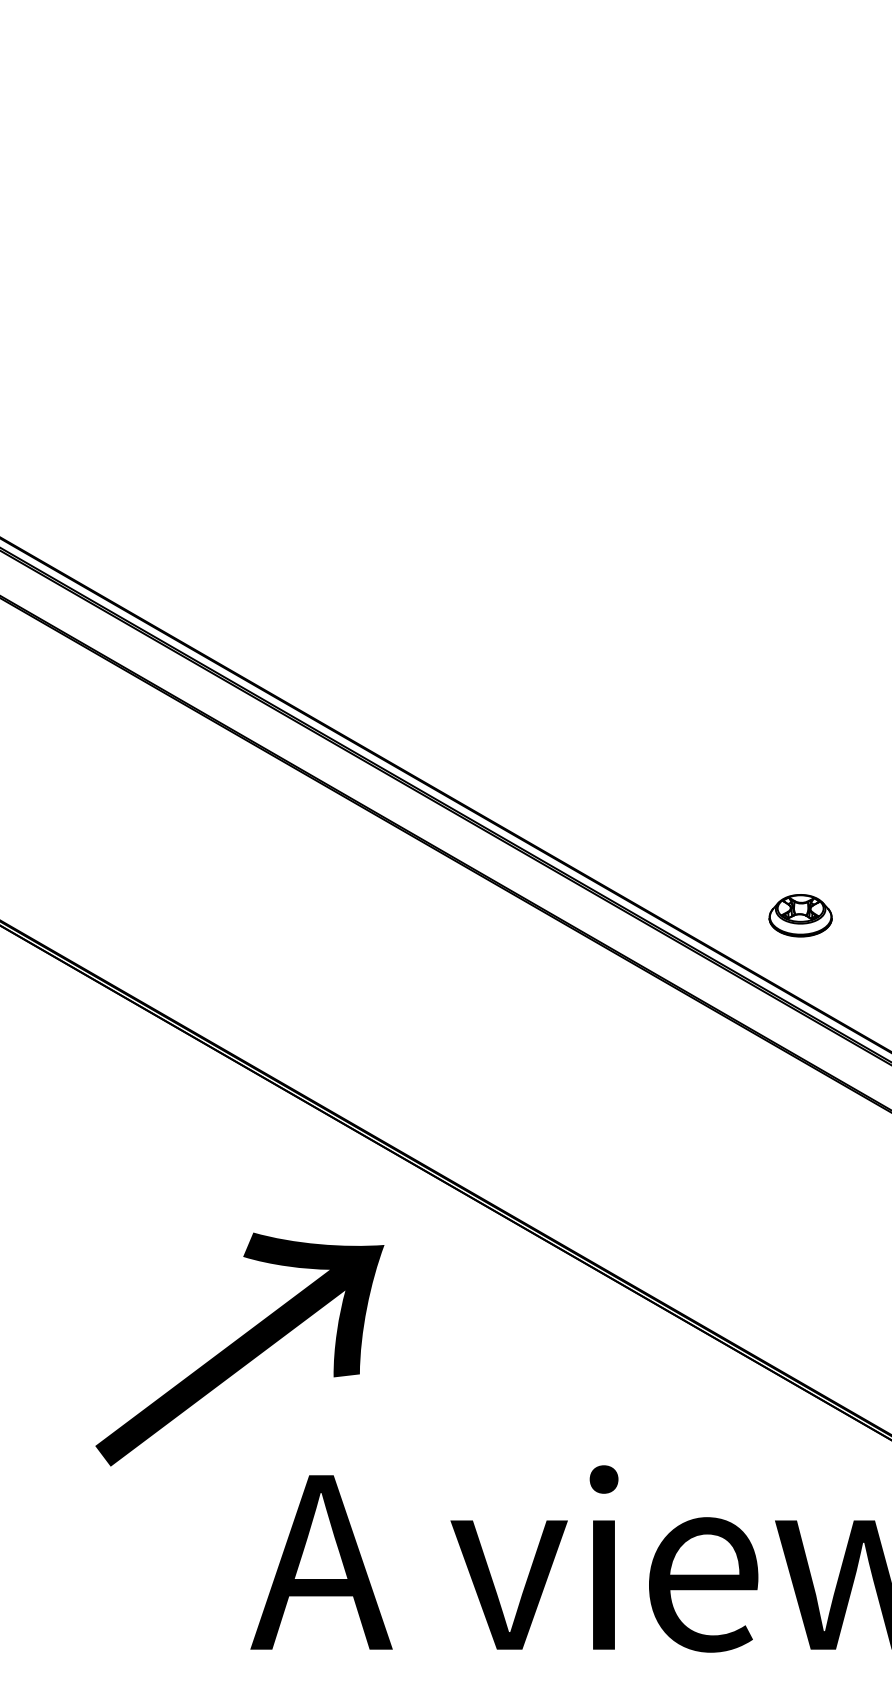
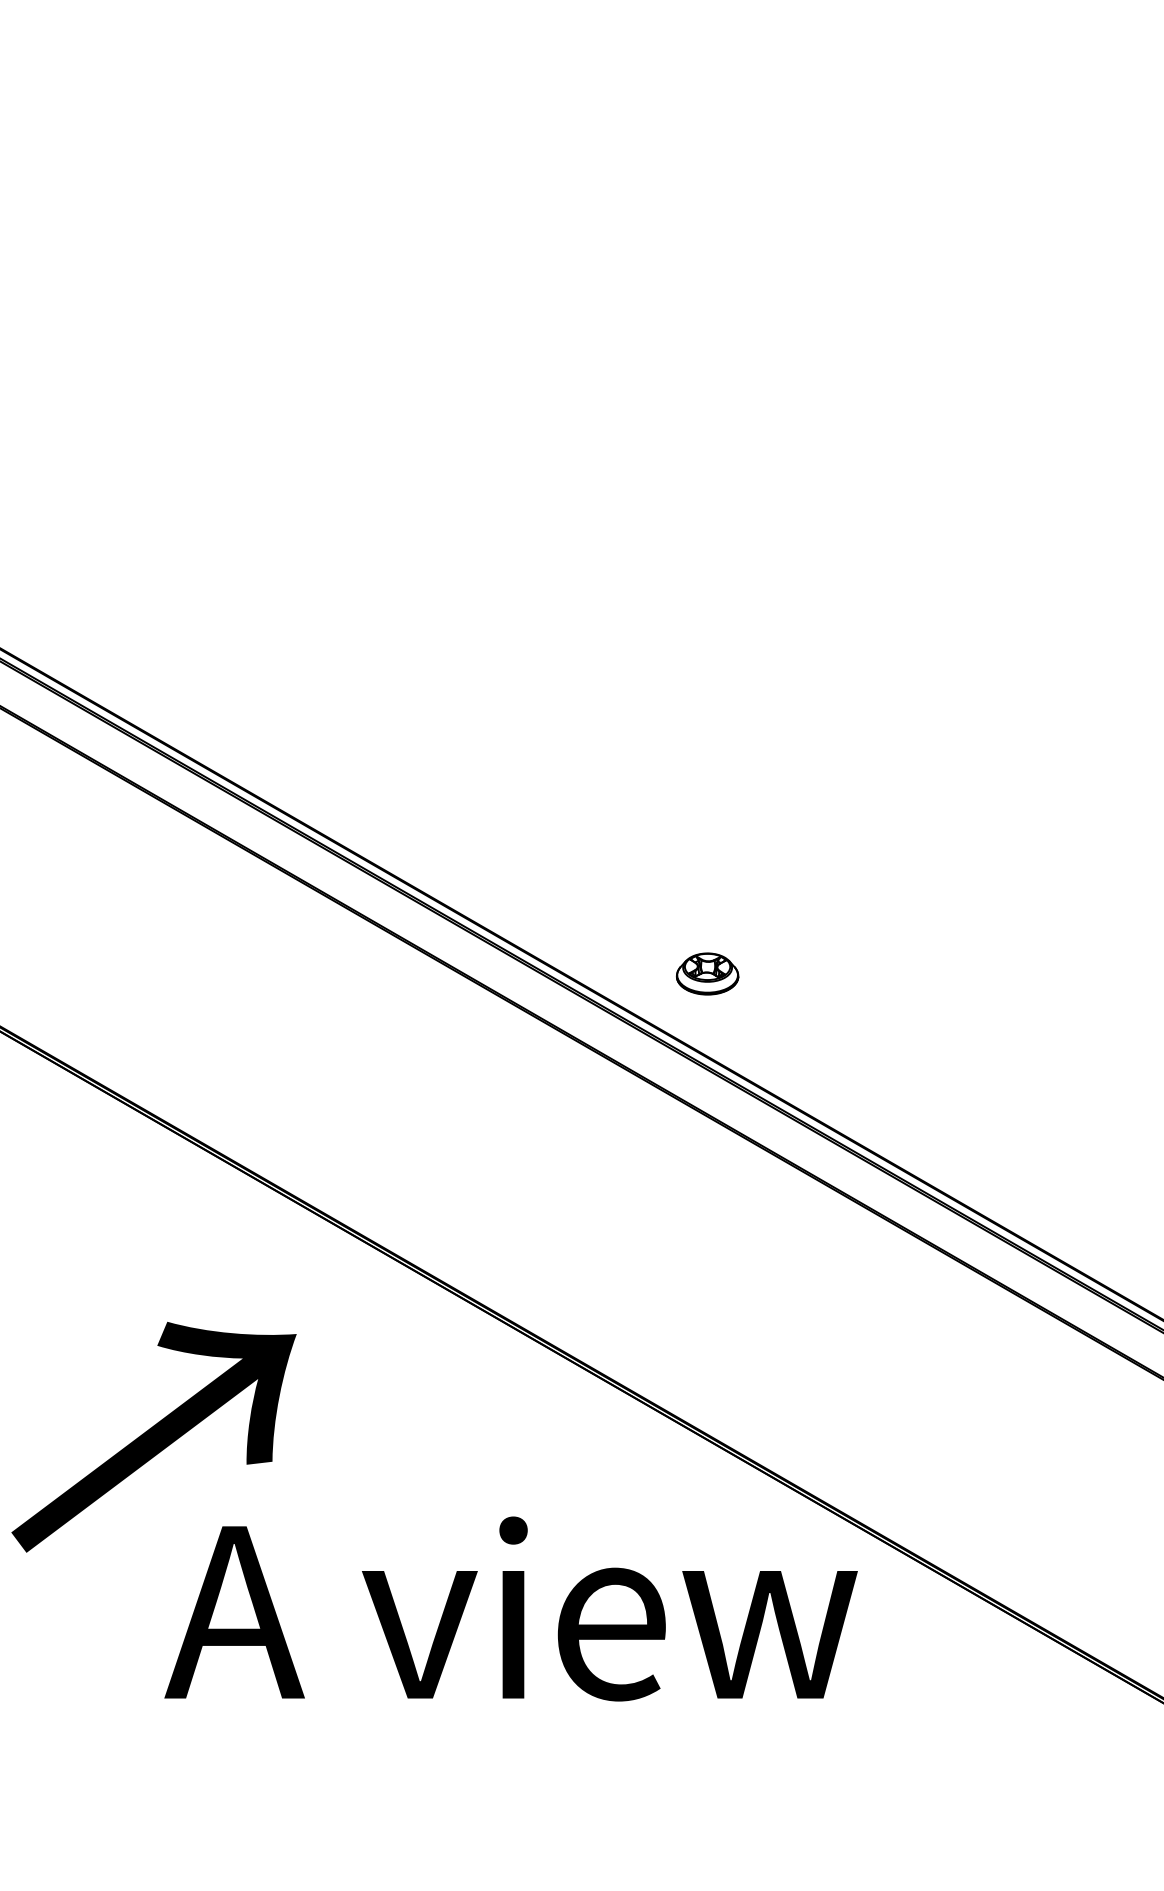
text: (239, 1348) -> (153, 1436), moved

